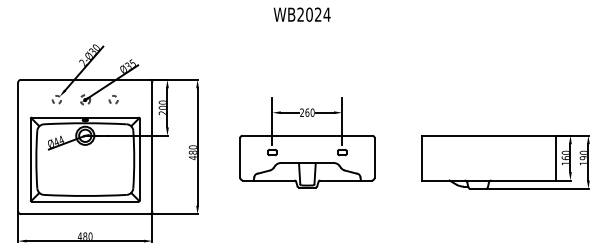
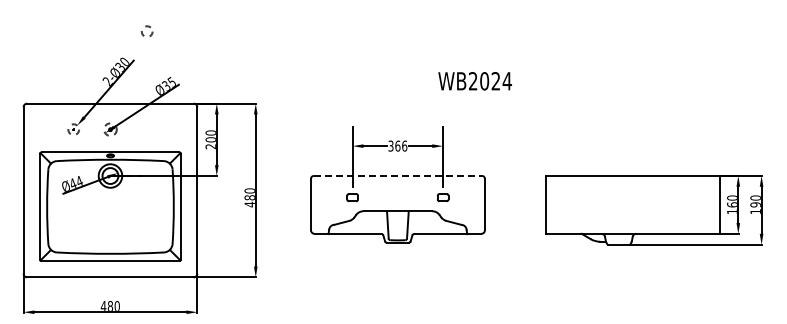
text: (301, 14) -> (474, 81), moved
circle: (113, 99) -> (146, 31), moved
text: (307, 112) -> (397, 145), 260 -> 366
line: (307, 135) -> (398, 175), solid -> dashed

